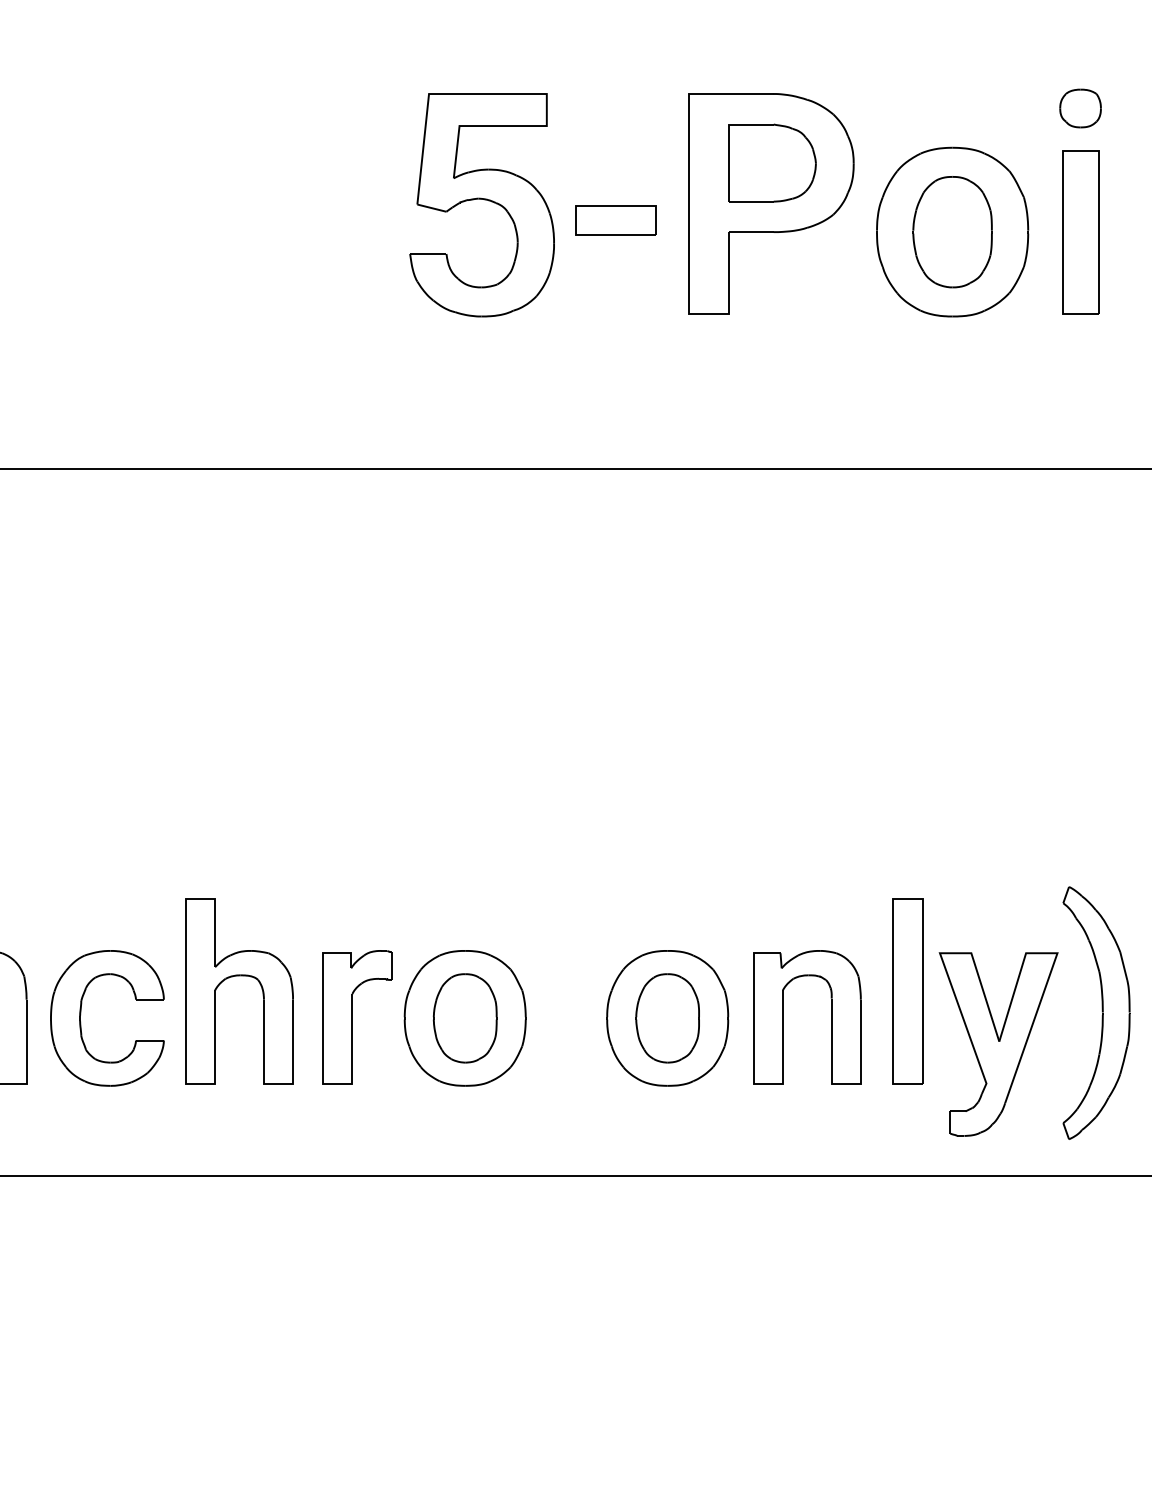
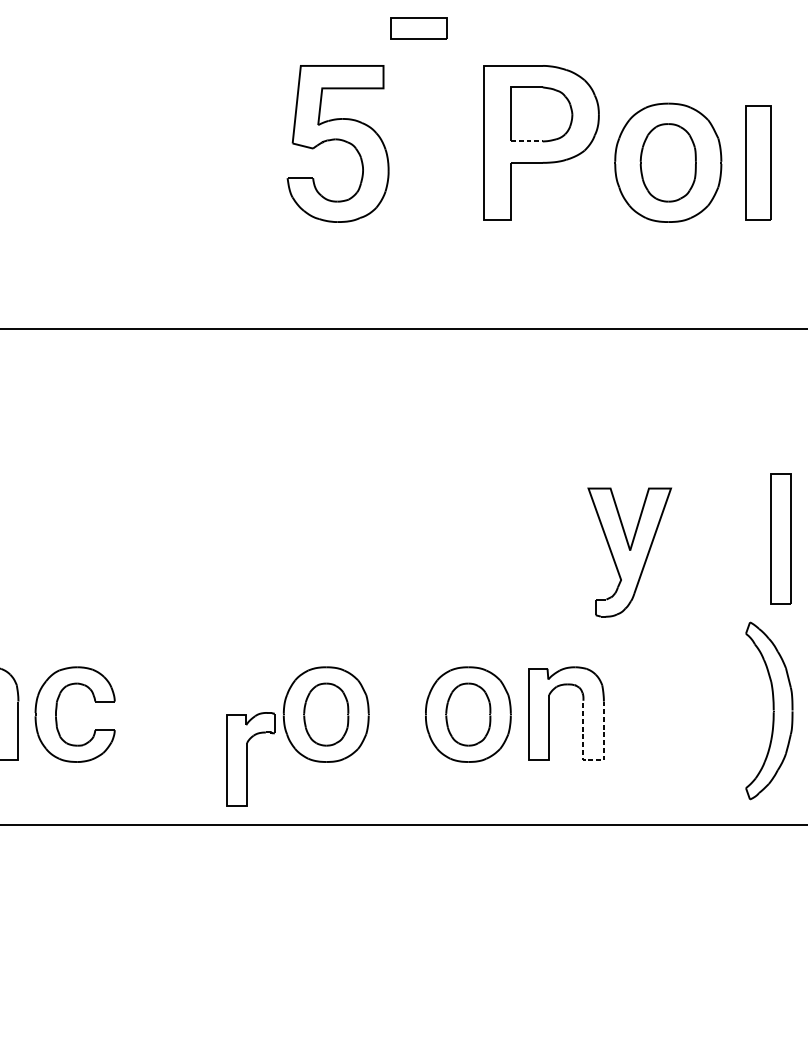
part: (1080, 108) -> (758, 76), removed
line: (751, 201) -> (527, 141), solid -> dashed
part: (615, 220) -> (419, 28), moved
part: (239, 976) -> (167, 685), removed
part: (907, 991) -> (780, 539), moved
part: (357, 1017) -> (250, 759), moved
part: (998, 1044) -> (629, 552), moved
line: (845, 1083) -> (593, 760), solid -> dashed

